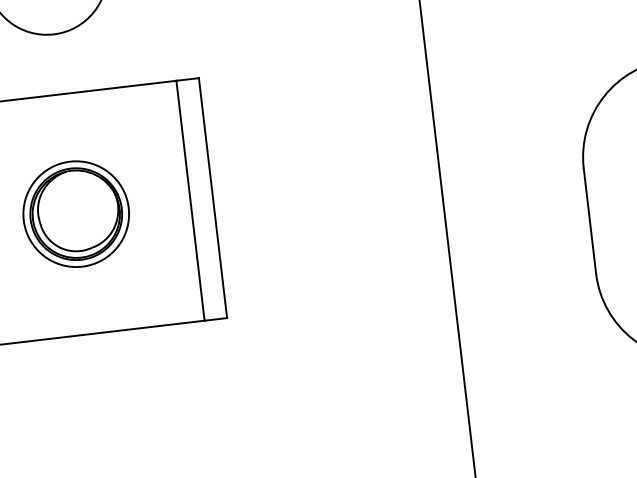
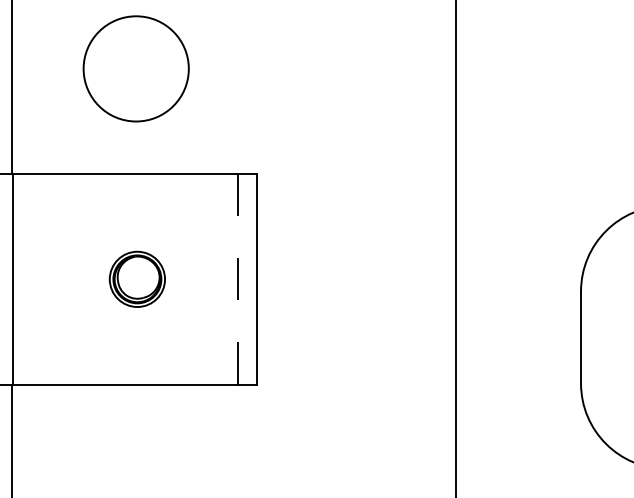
line: (190, 200) -> (237, 279), solid -> dashed
part: (76, 214) -> (137, 279), size x0.6

